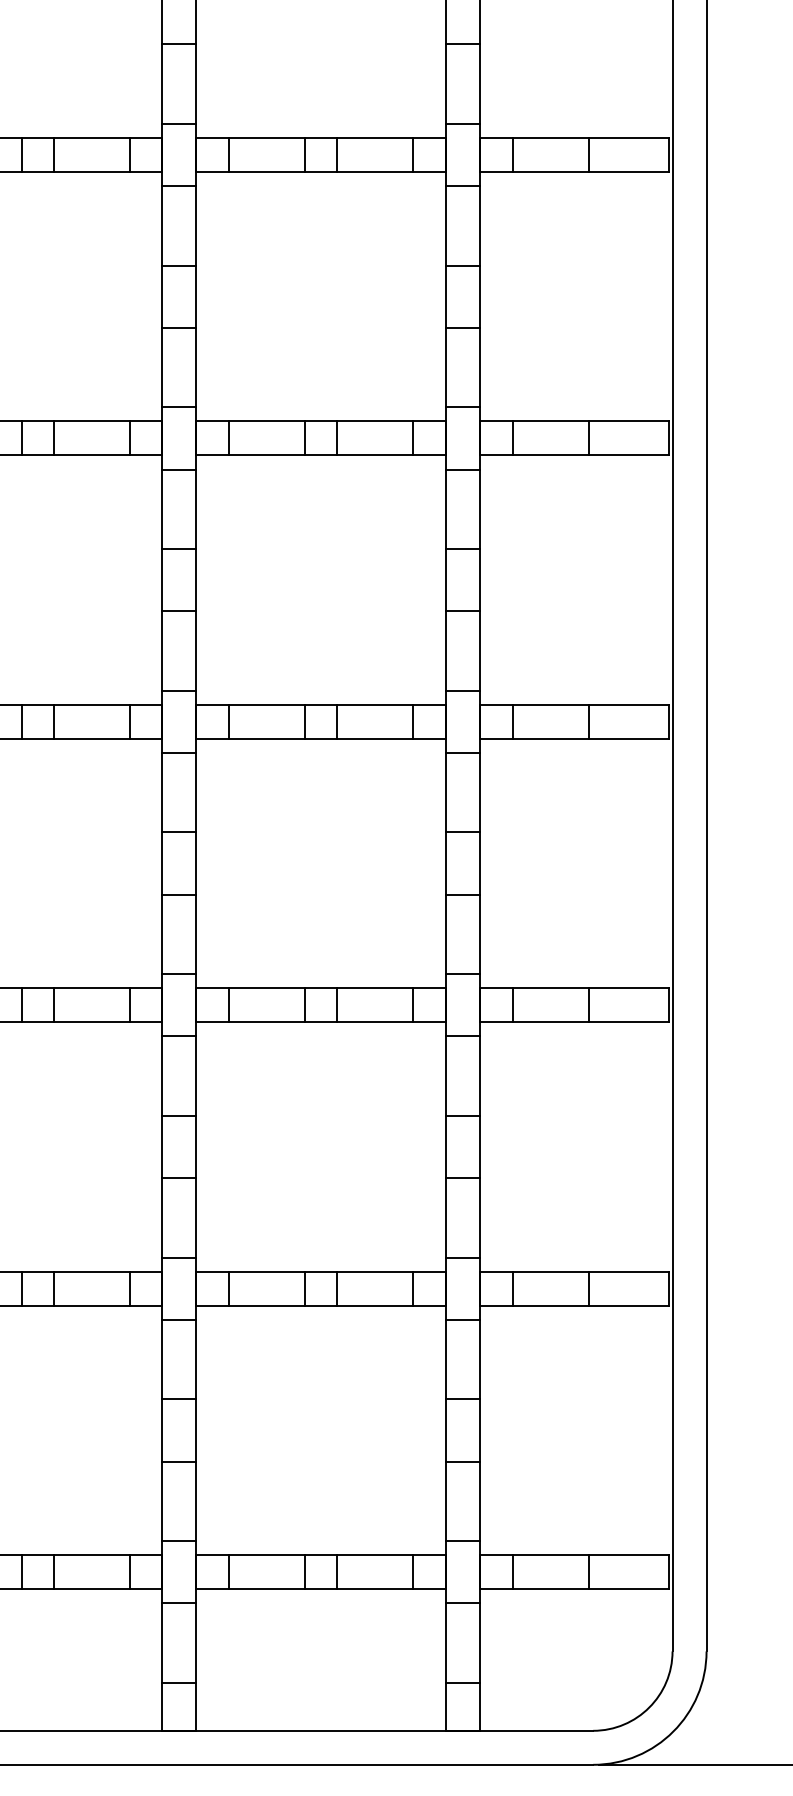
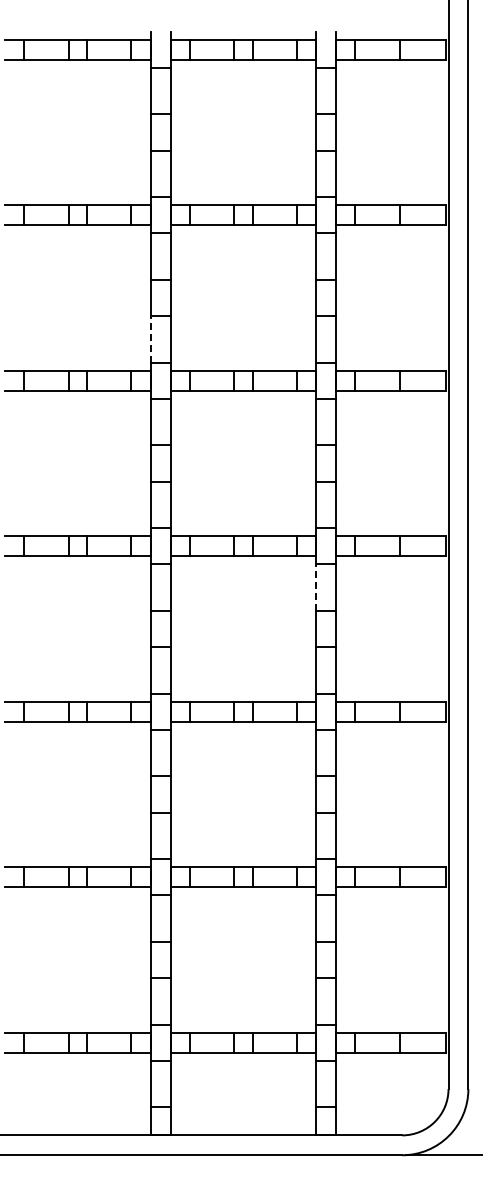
line: (162, 366) -> (150, 338), solid -> dashed
line: (446, 792) -> (316, 587), solid -> dashed

